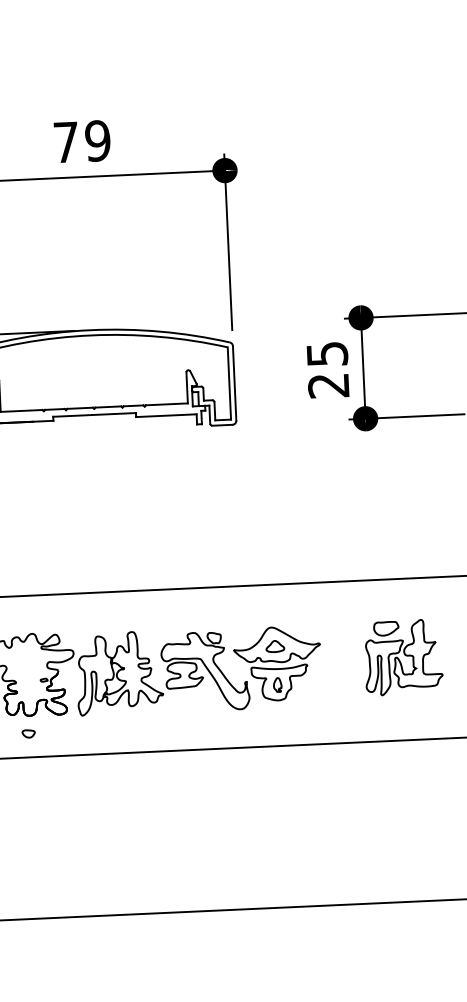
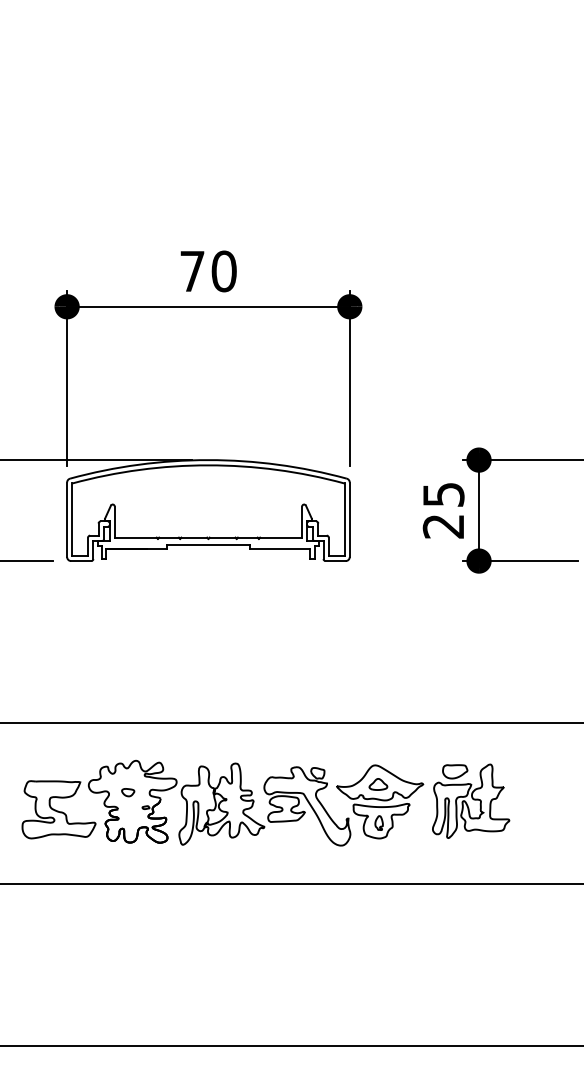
text: (97, 141) -> (223, 271), 79 -> 70
part: (403, 656) -> (471, 800), moved
part: (29, 733) -> (128, 792), moved

